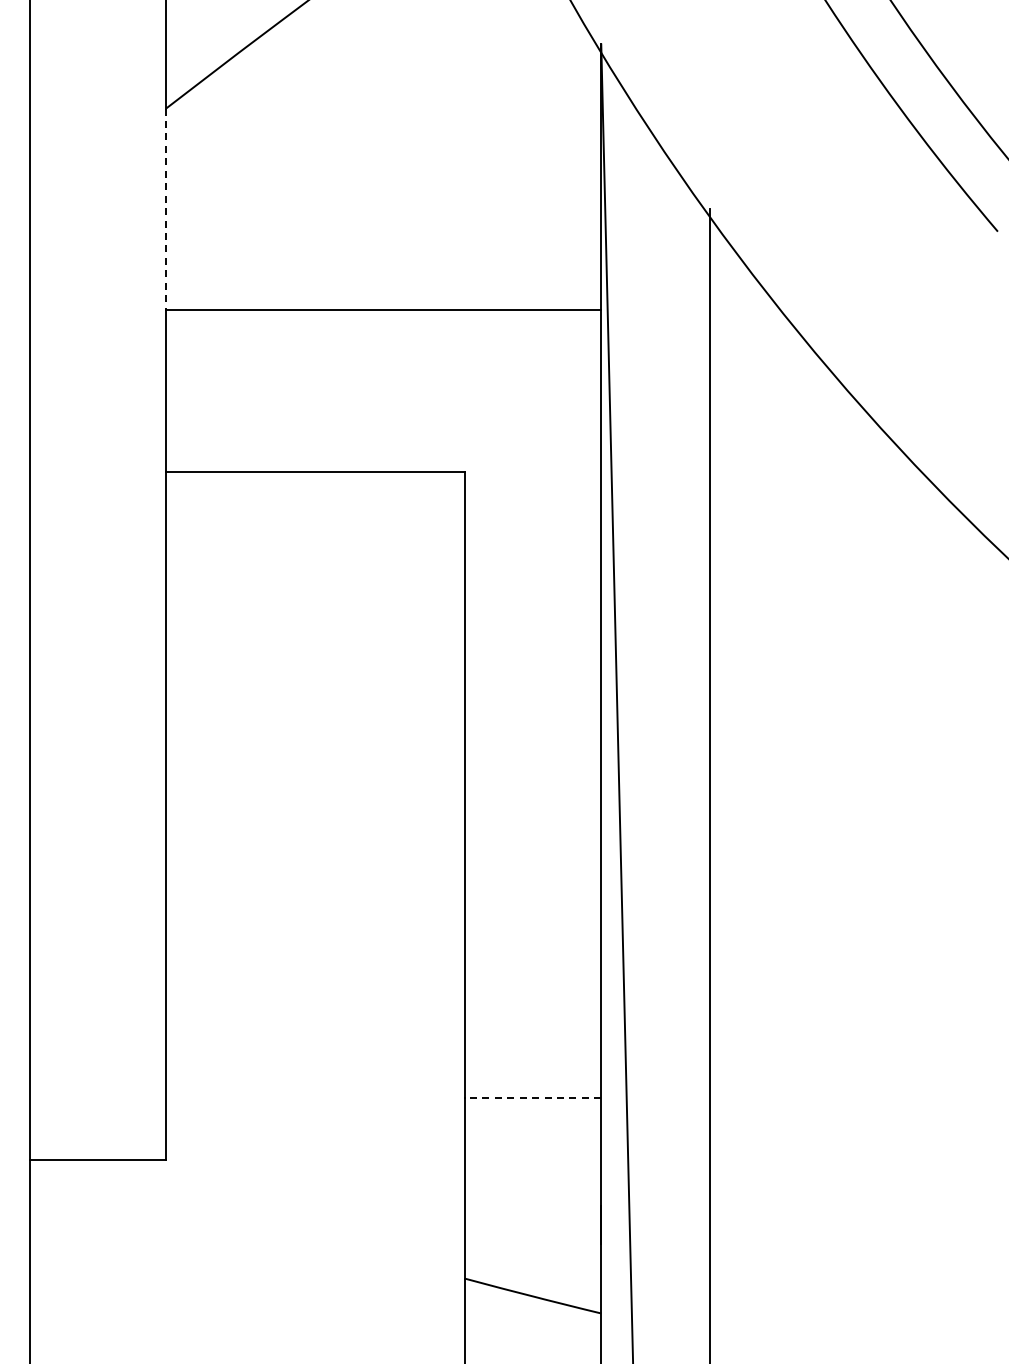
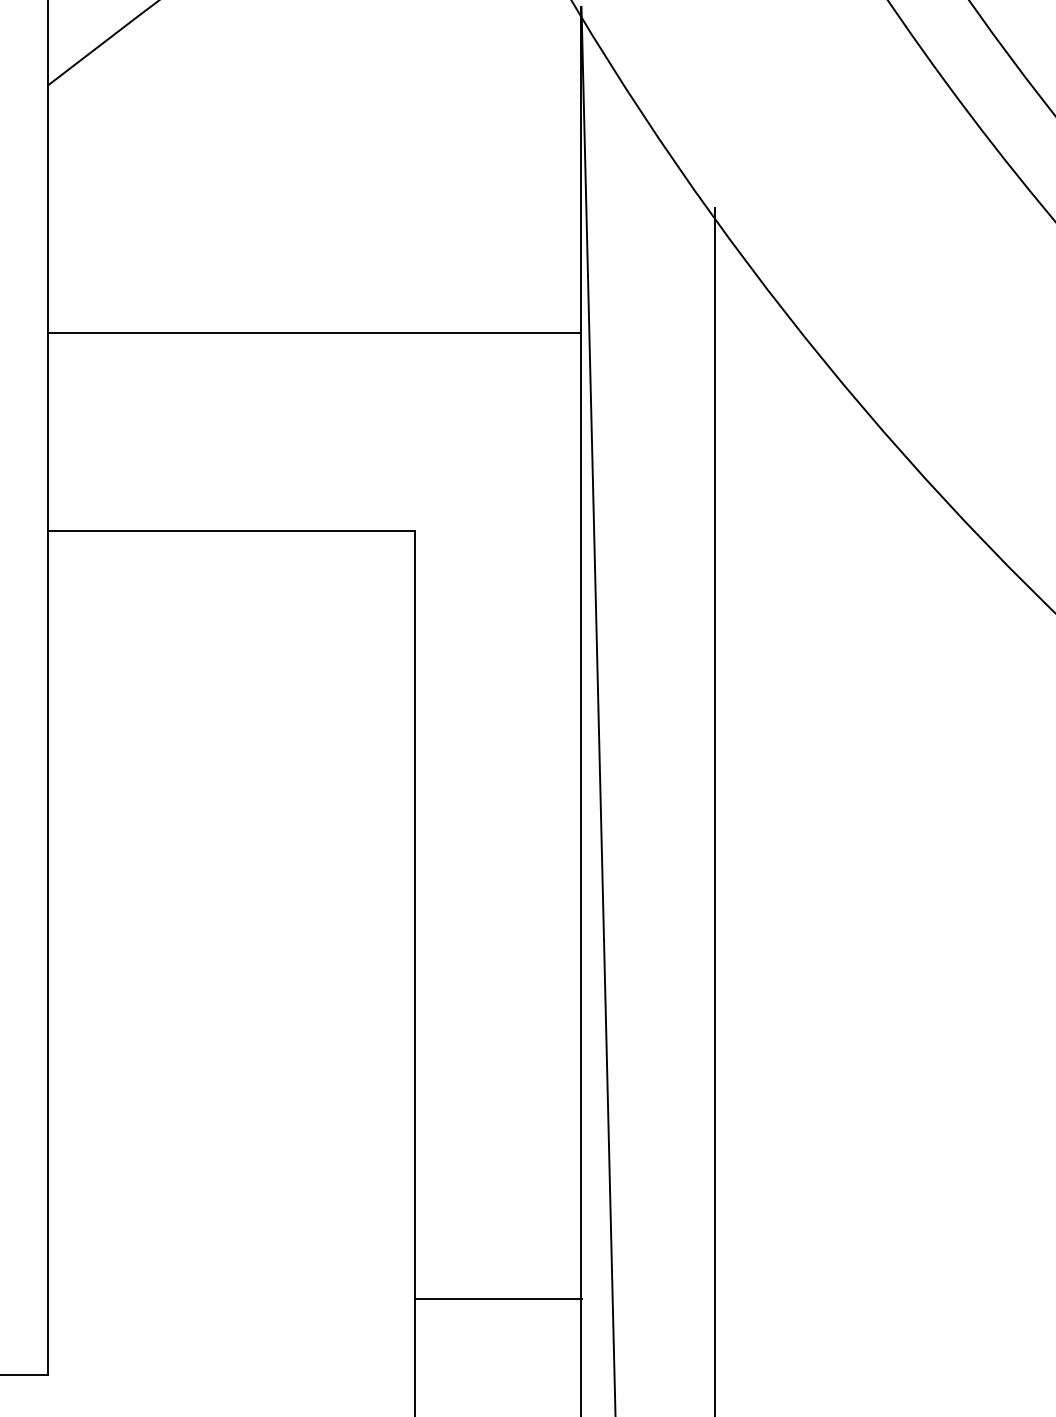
line: (166, 209) -> (48, 209), dashed -> solid
line: (532, 1098) -> (497, 1299), dashed -> solid

